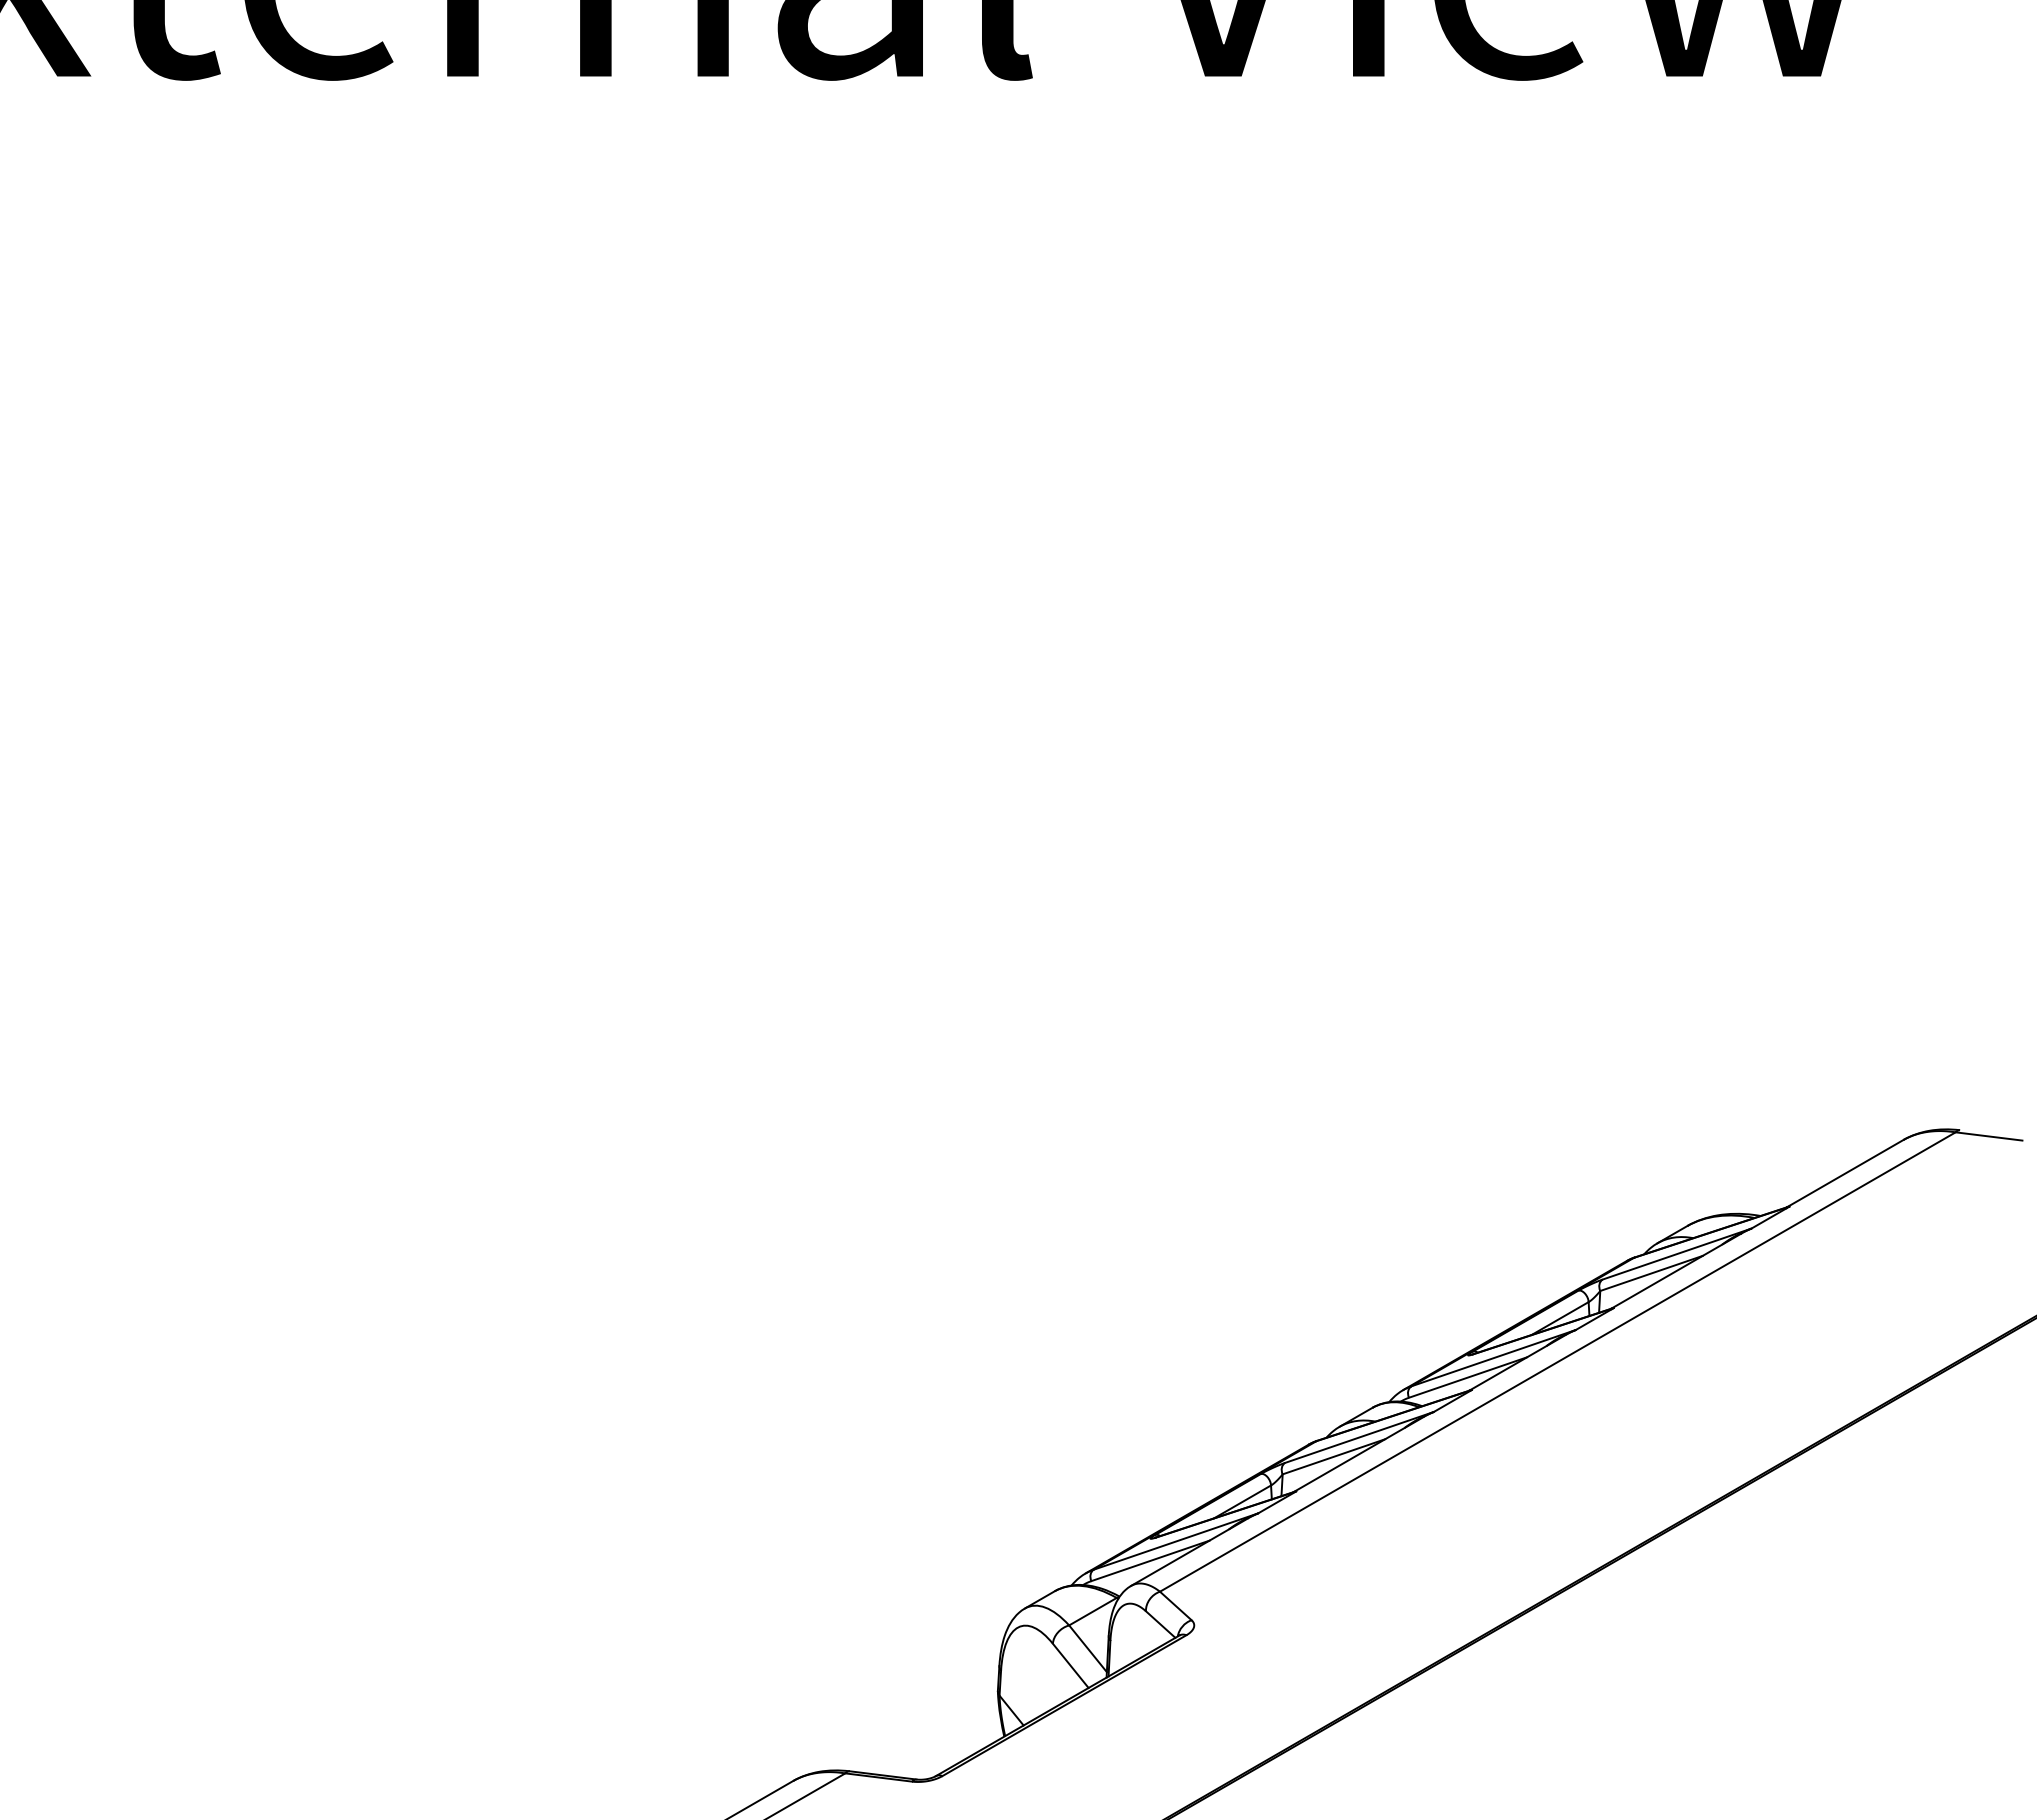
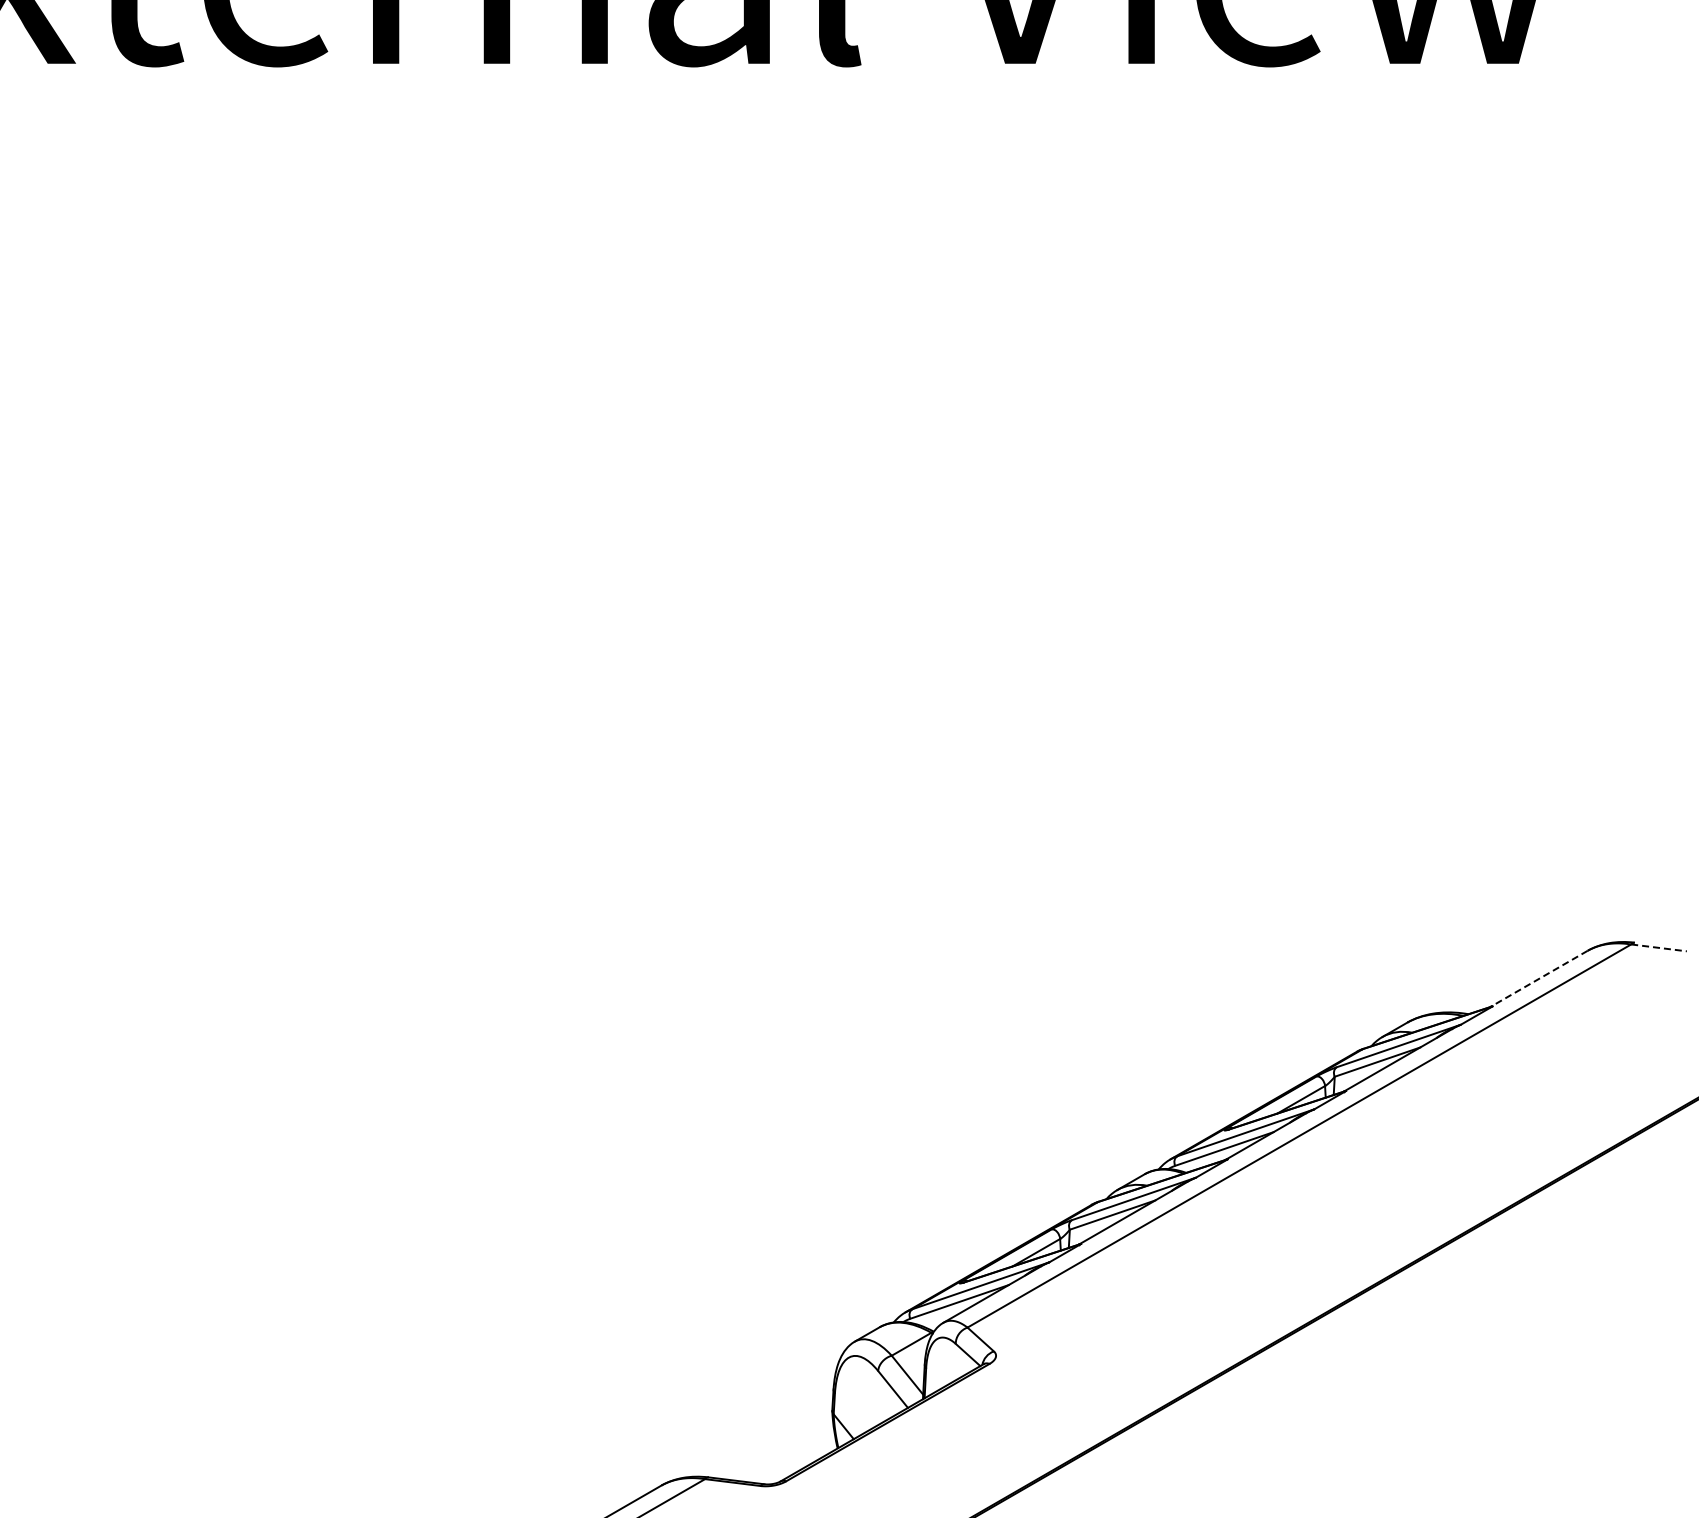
line: (1989, 1135) -> (1659, 947), solid -> dashed
line: (1844, 1174) -> (1538, 979), solid -> dashed

